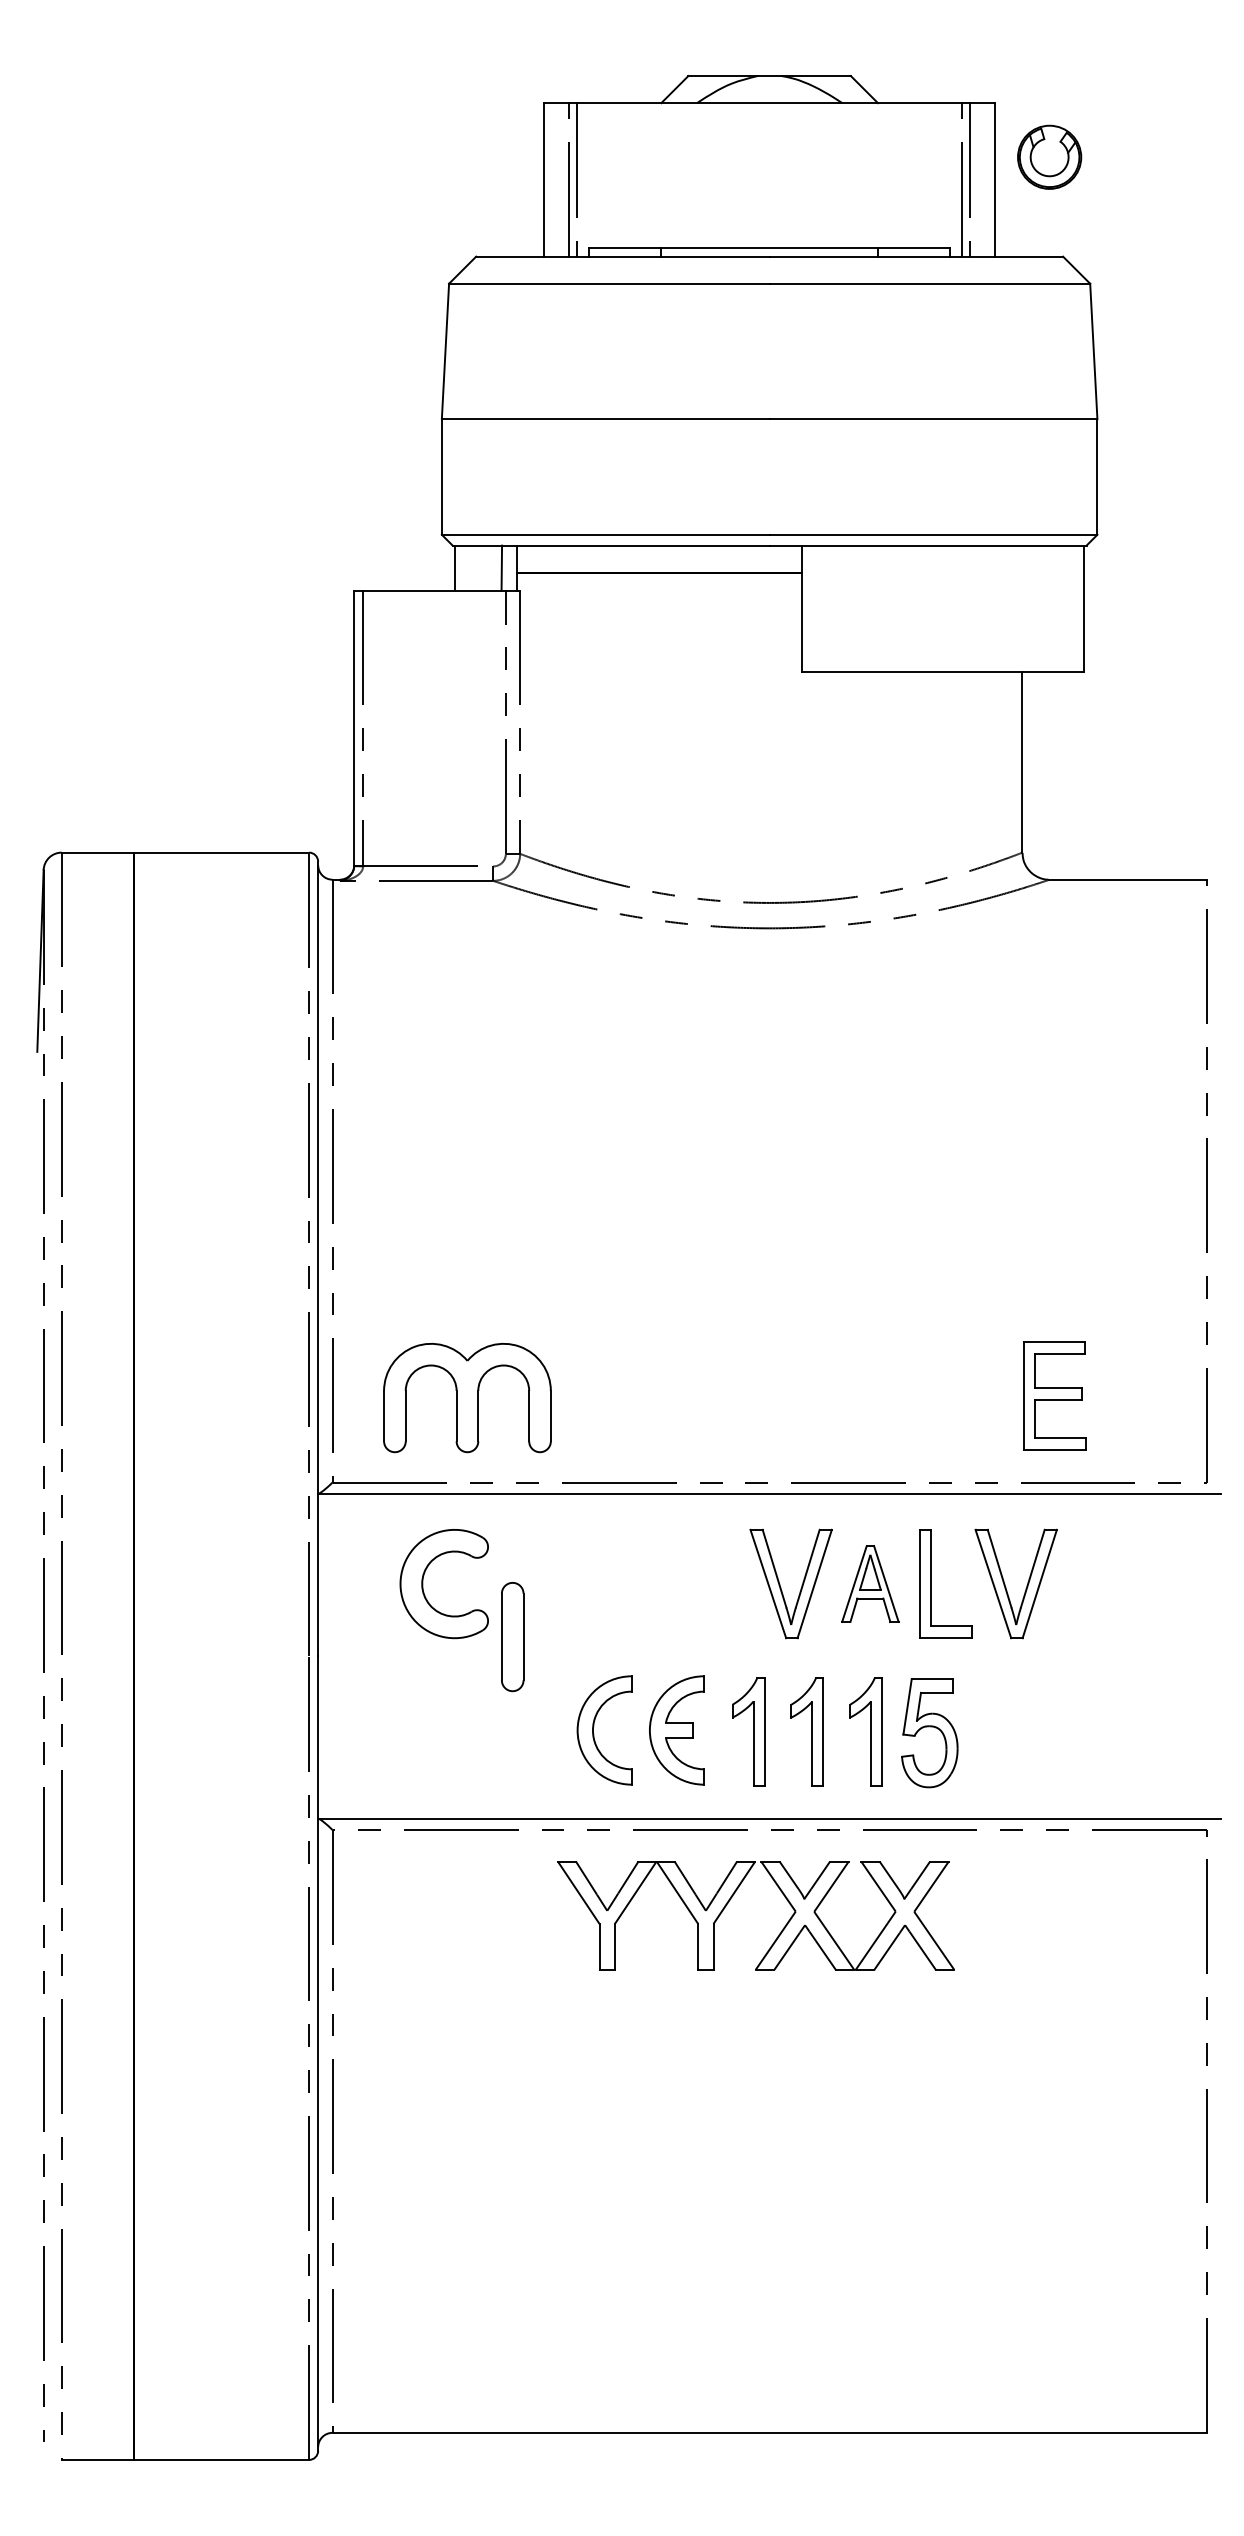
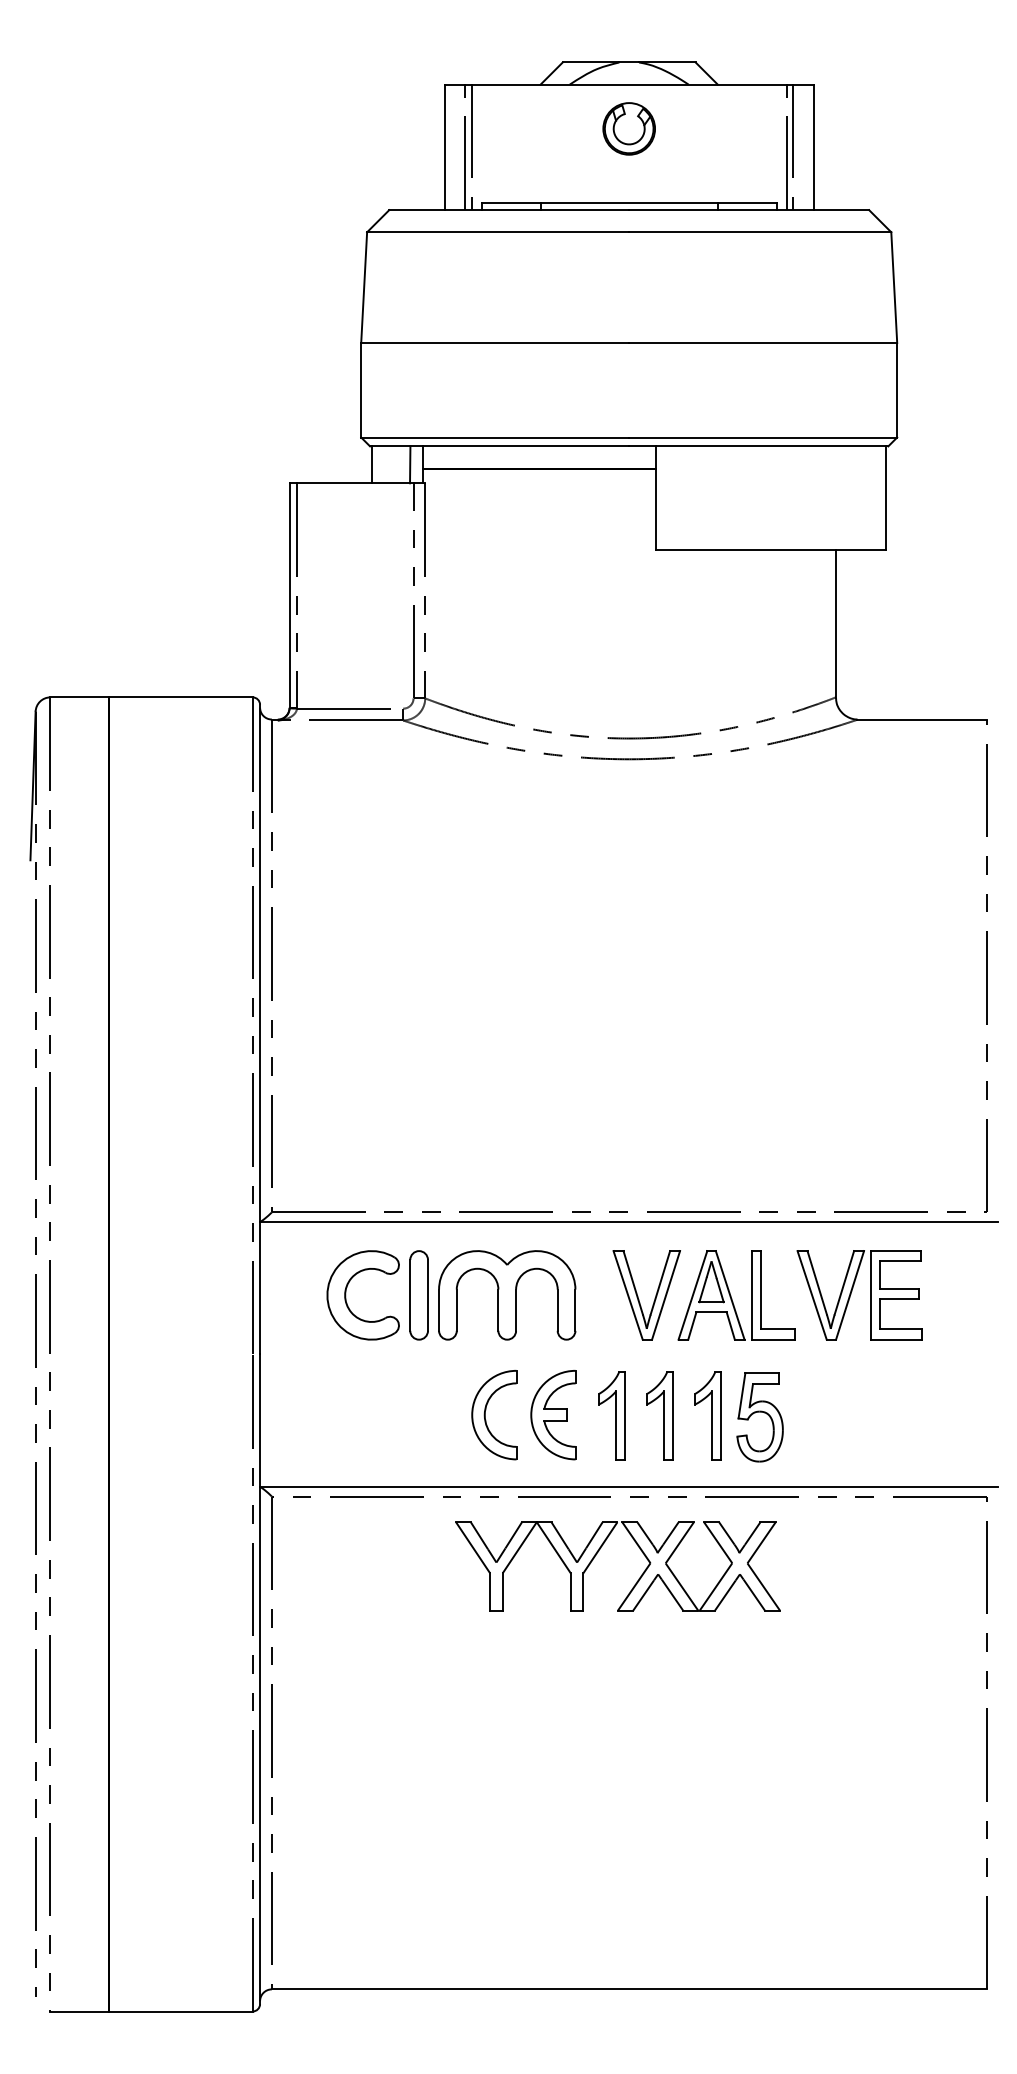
part: (1049, 156) -> (629, 128), moved
part: (1054, 1395) -> (896, 1294), moved
part: (467, 1398) -> (507, 1295), moved
part: (870, 1583) -> (711, 1294), size x1.43
part: (512, 1637) -> (418, 1295), moved

